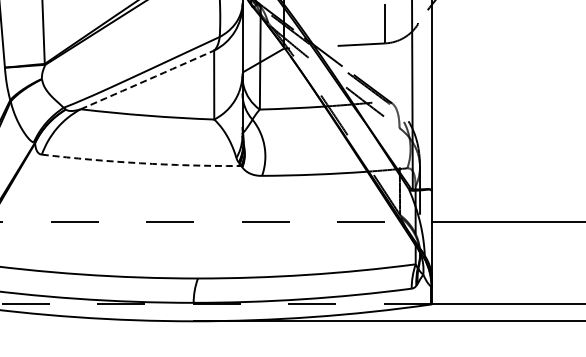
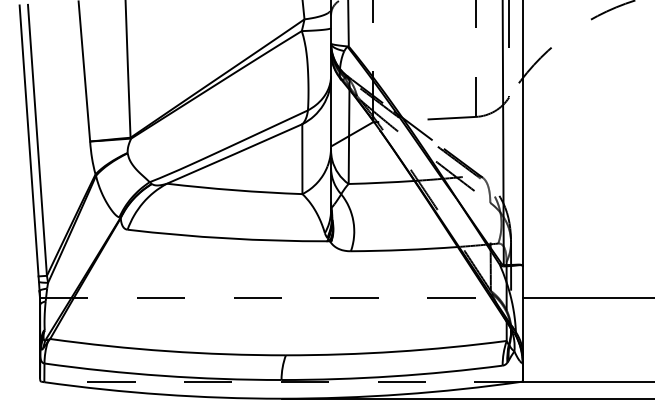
arc: (147, 80) -> (234, 154), dashed -> solid
arc: (140, 163) -> (227, 238), dashed -> solid

